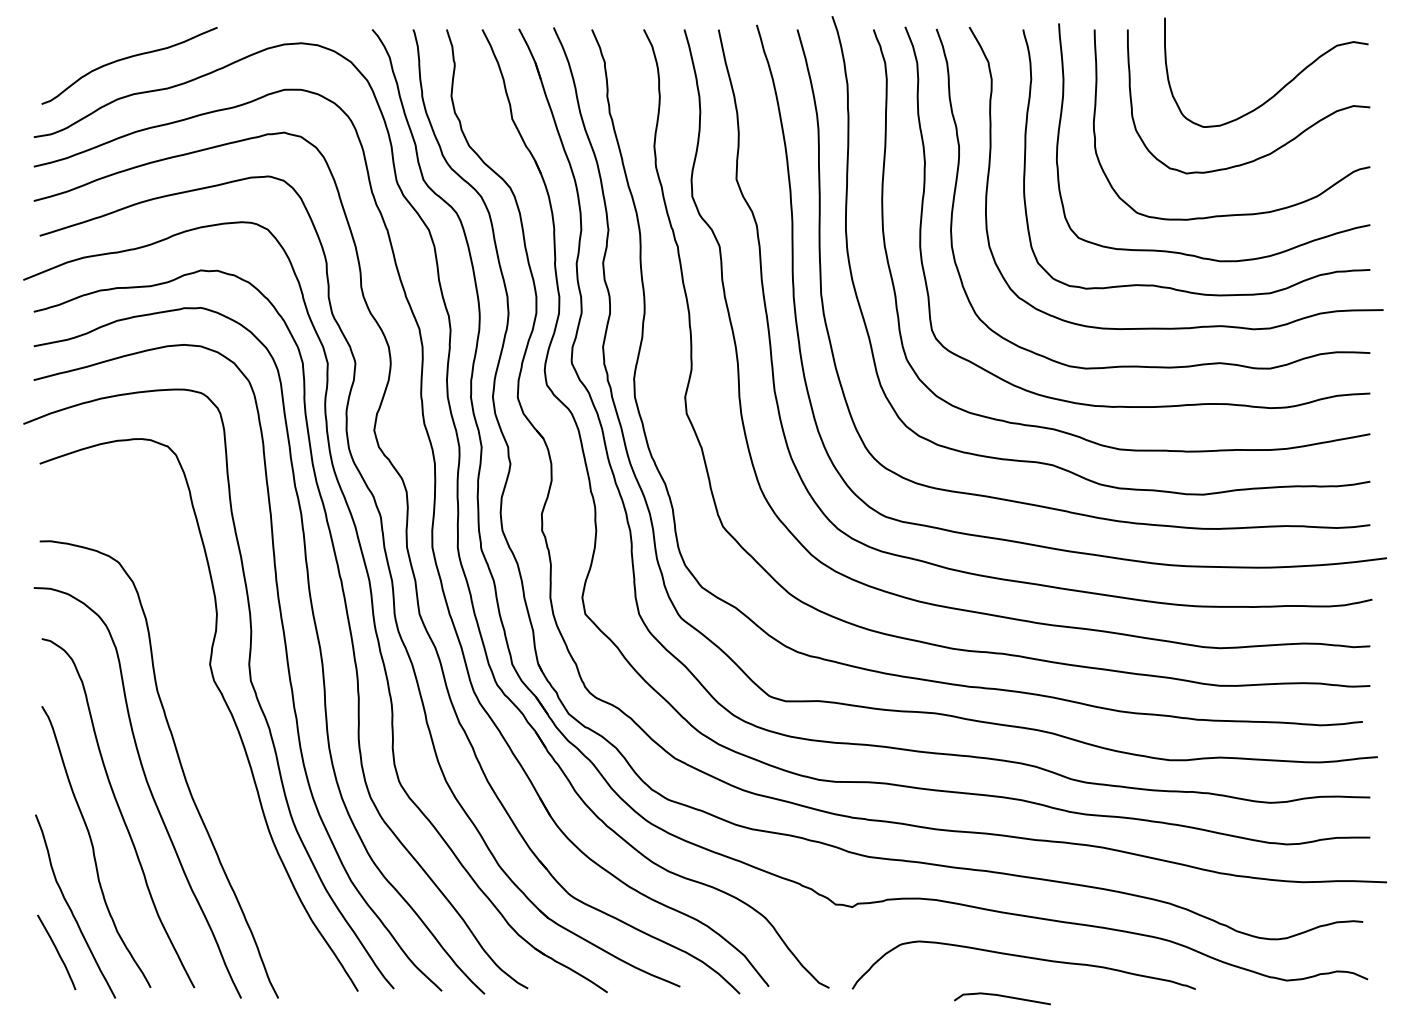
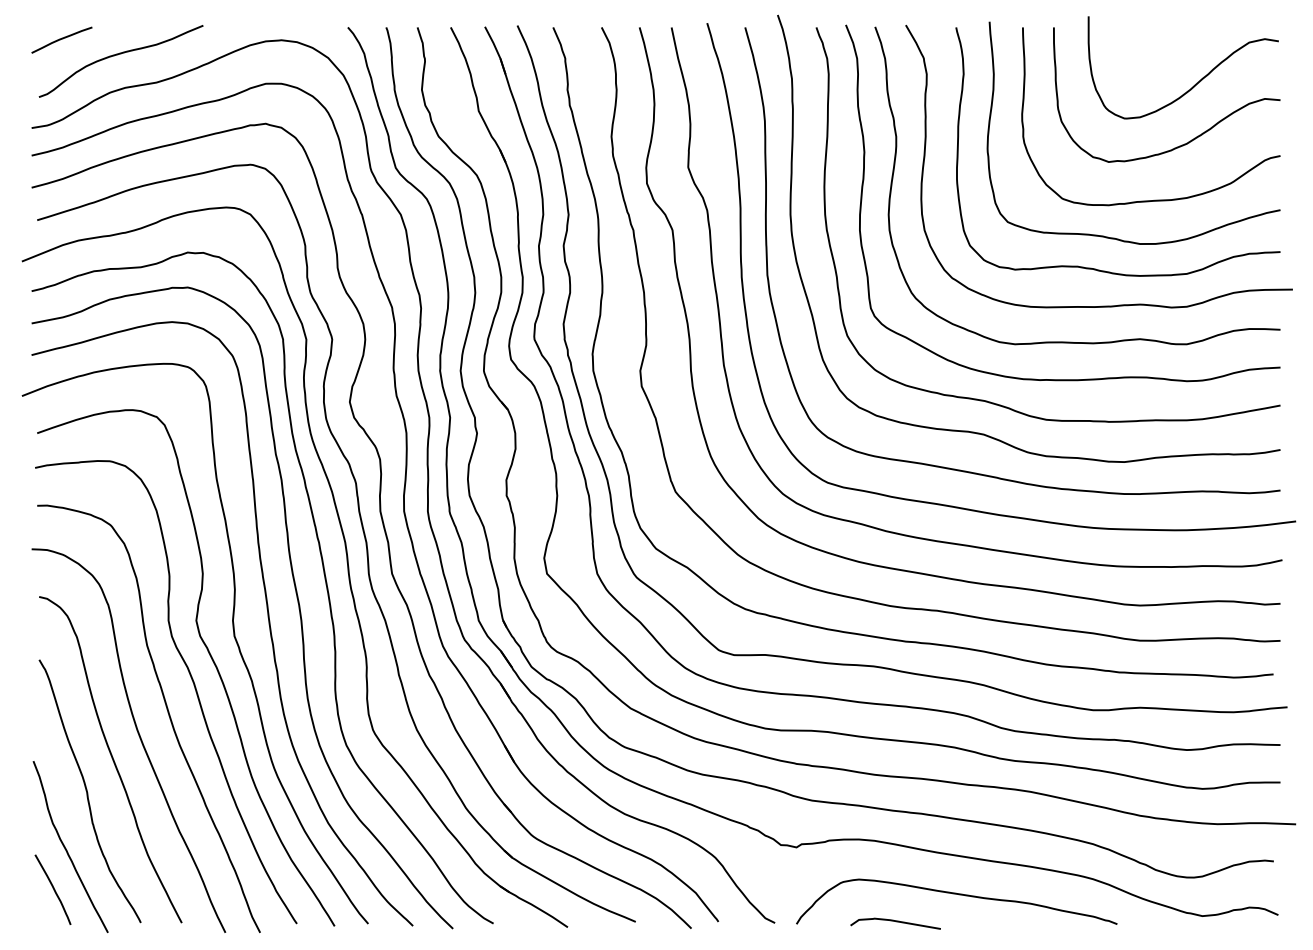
curve: (65, 42) -> (61, 39), added
curve: (205, 729) -> (192, 681), added
curve: (1003, 997) -> (896, 922), moved

